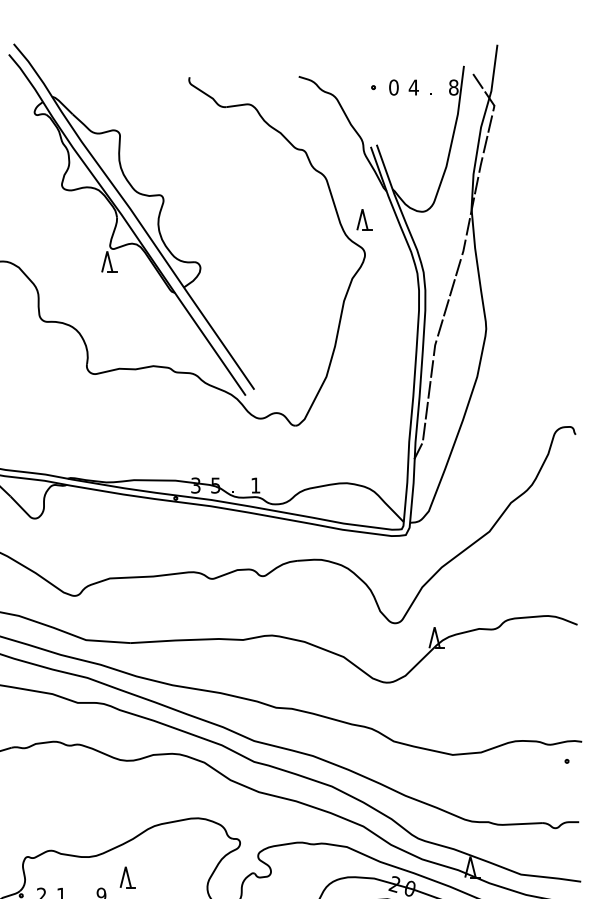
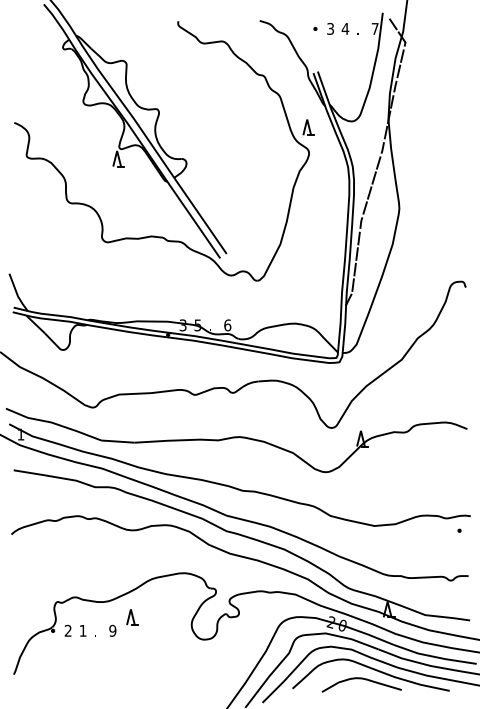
text: (393, 86) -> (330, 28), 0 -> 3
text: (452, 86) -> (374, 28), 8 -> 7
text: (255, 485) -> (227, 325), 1 -> 6

